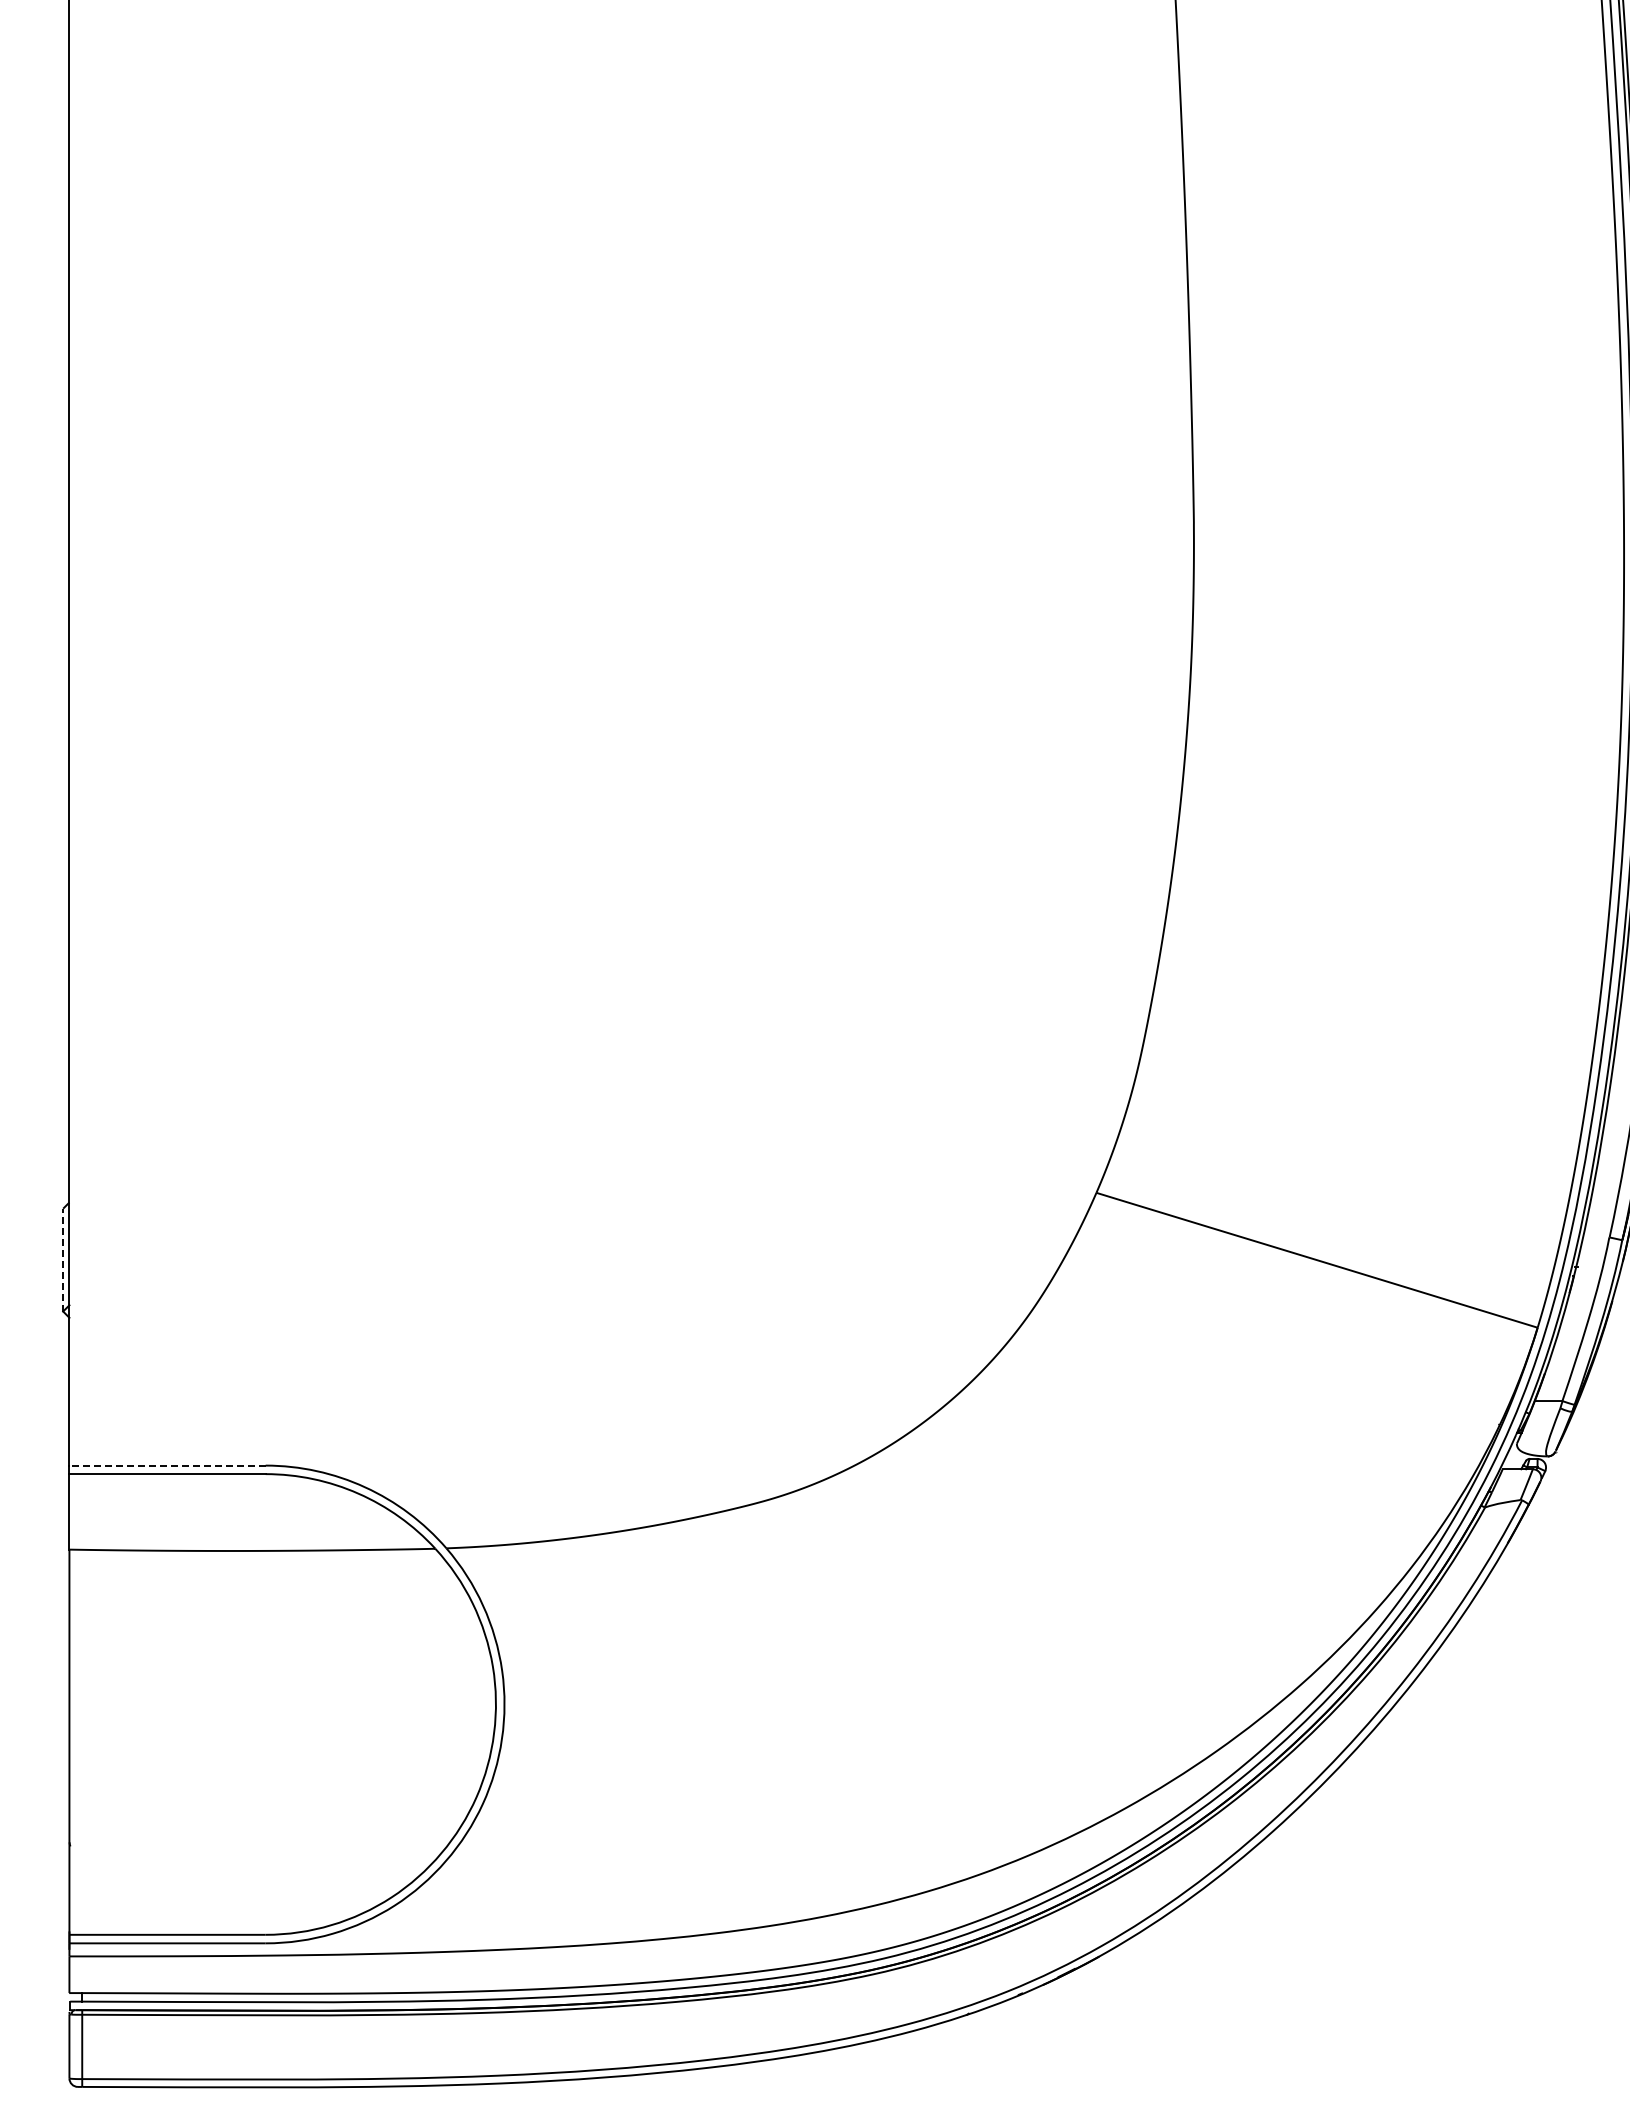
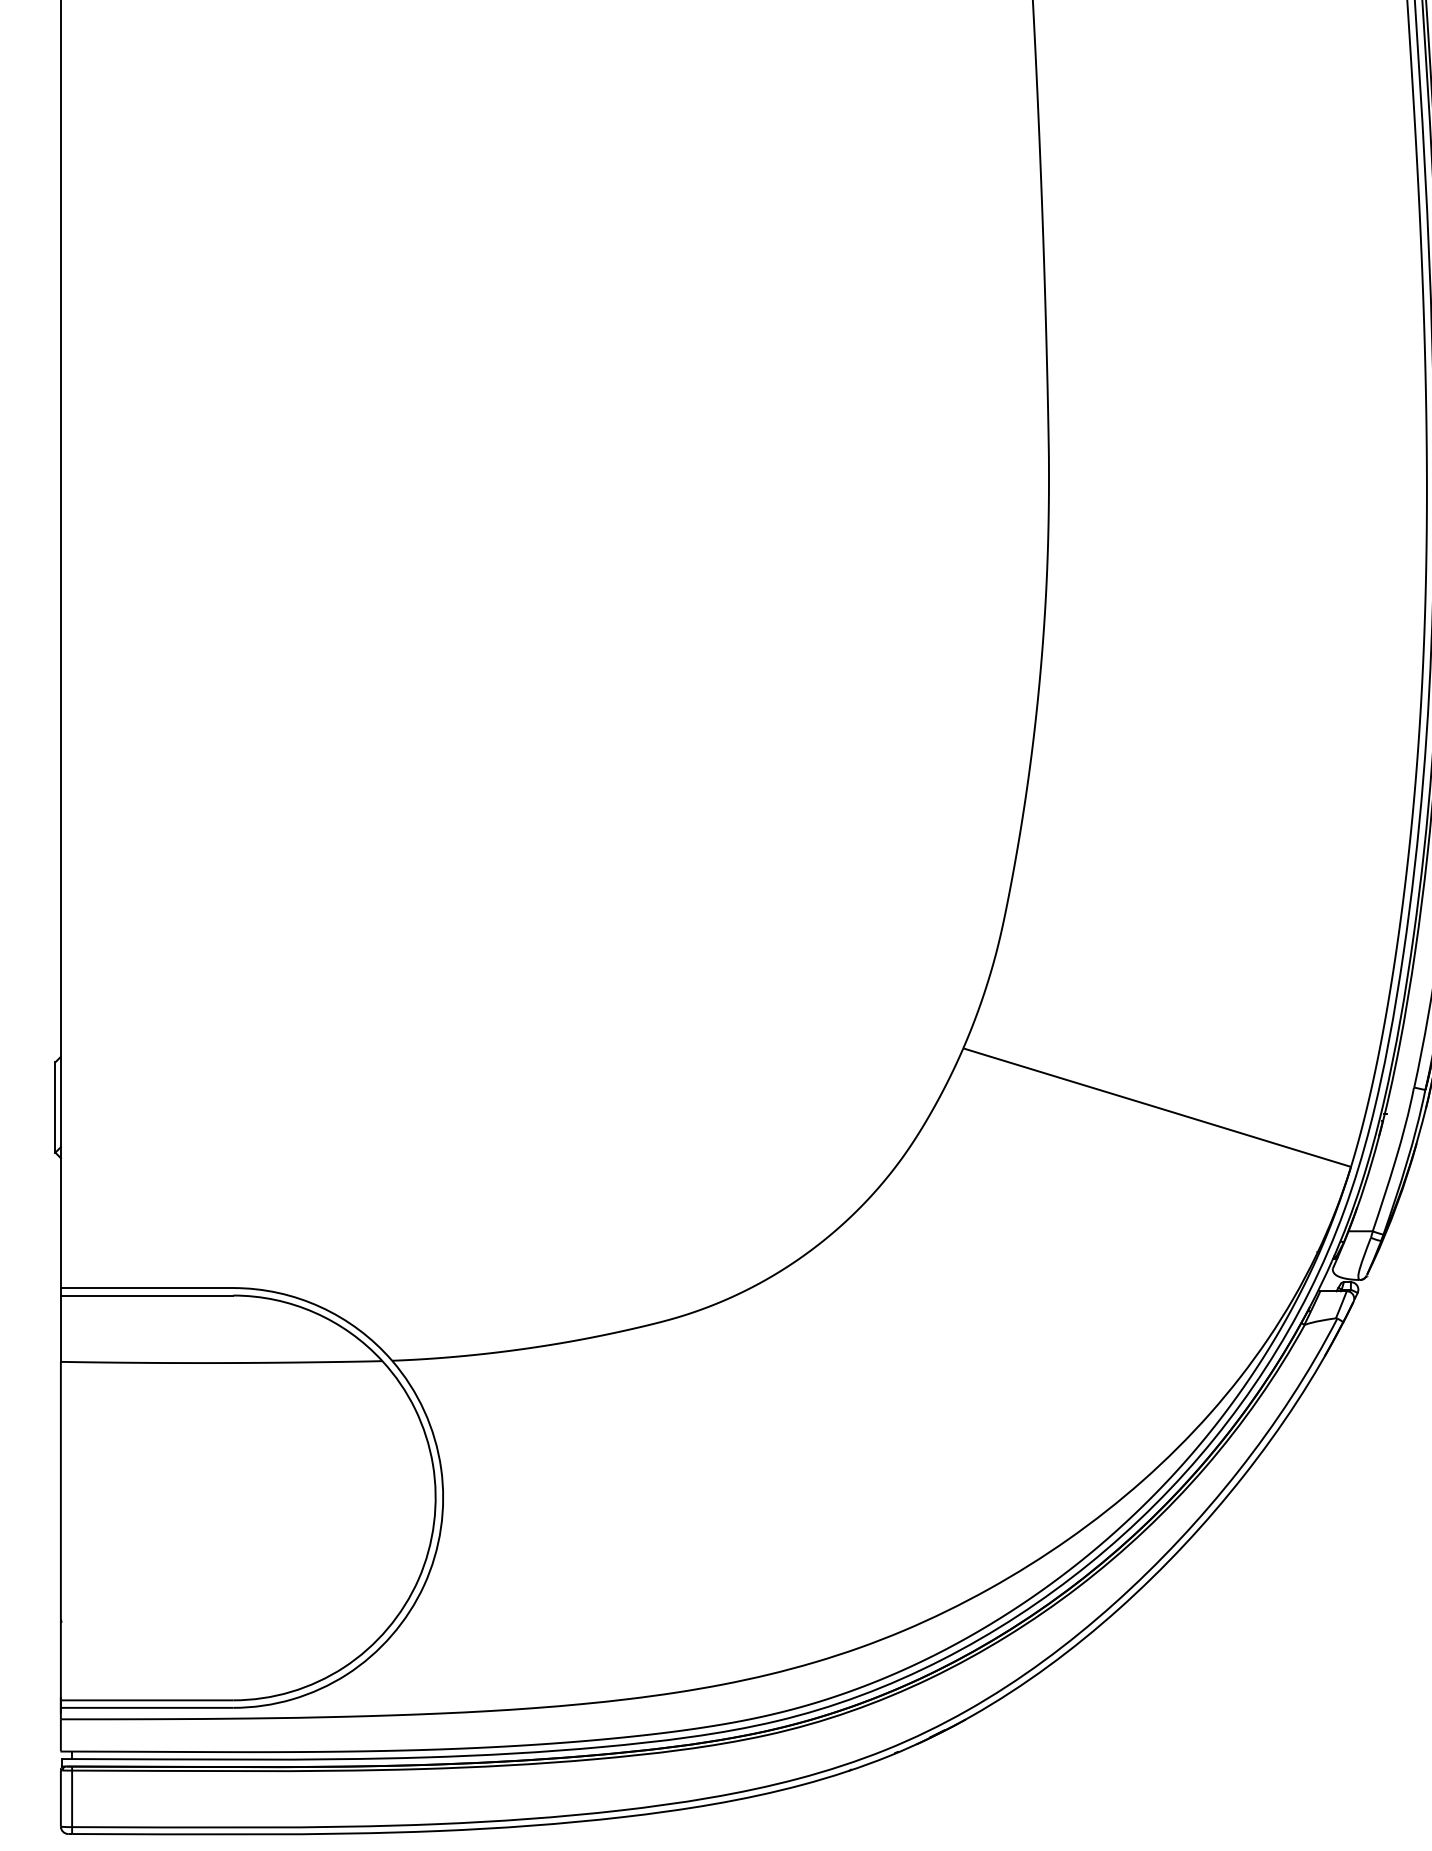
line: (63, 1259) -> (55, 1106), dashed -> solid
line: (167, 1465) -> (147, 1287), dashed -> solid

